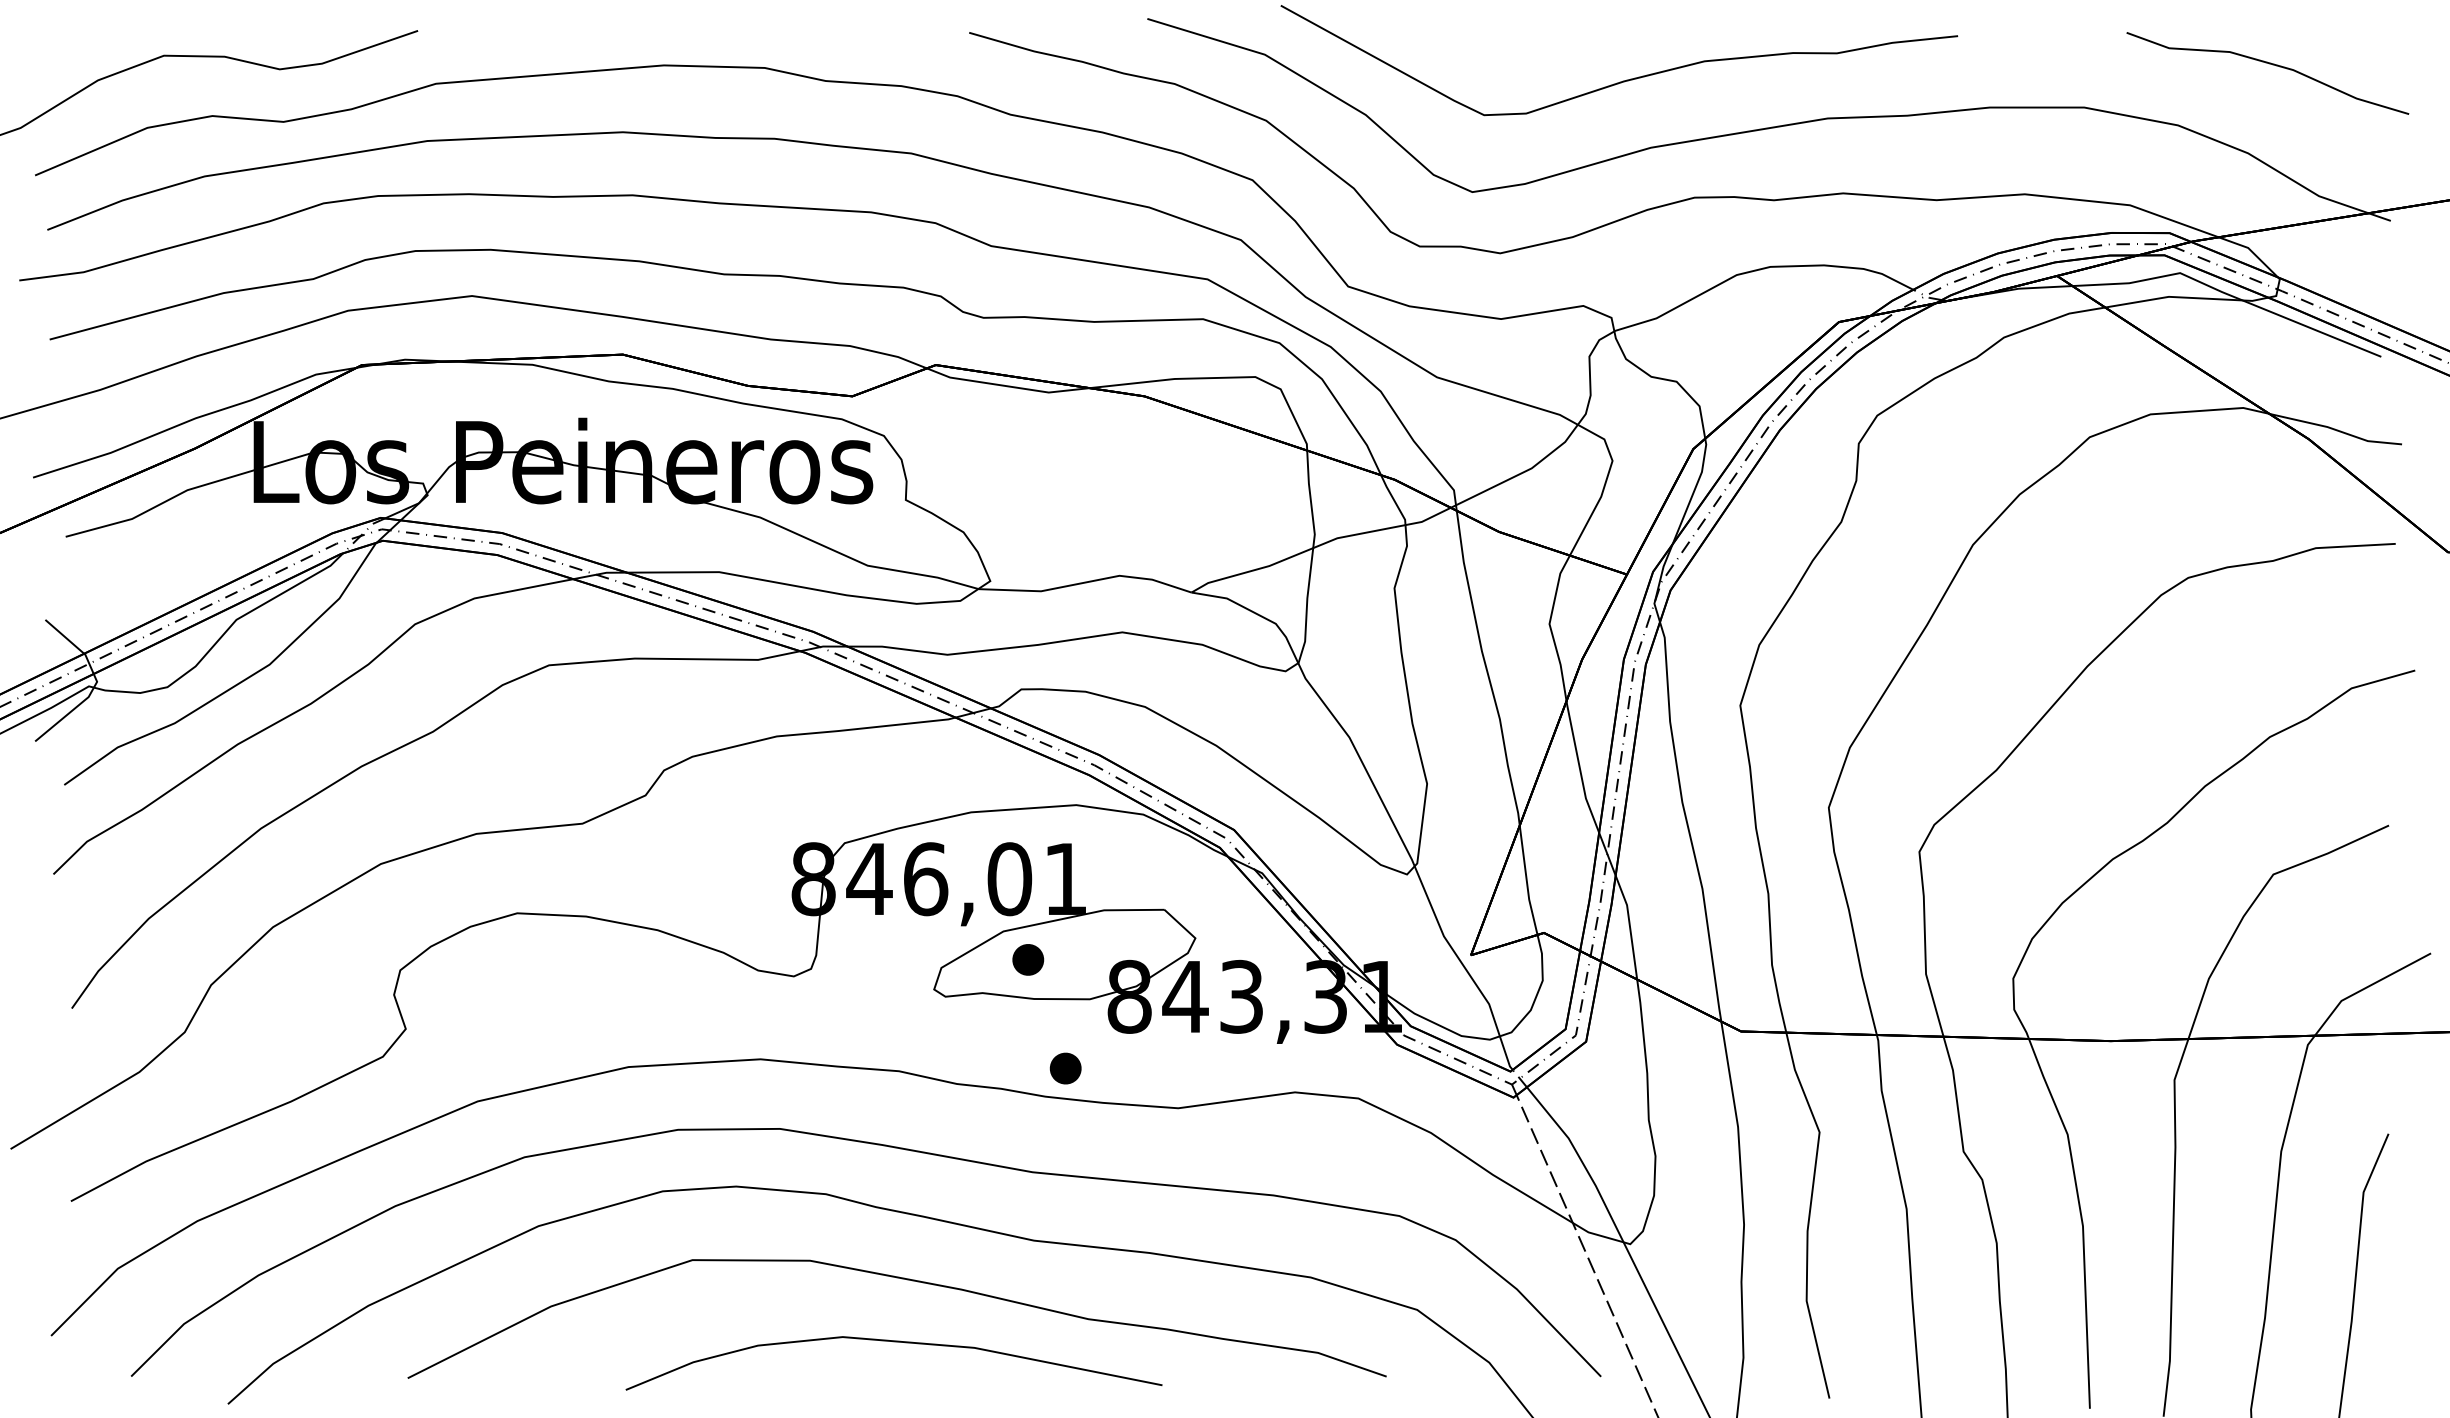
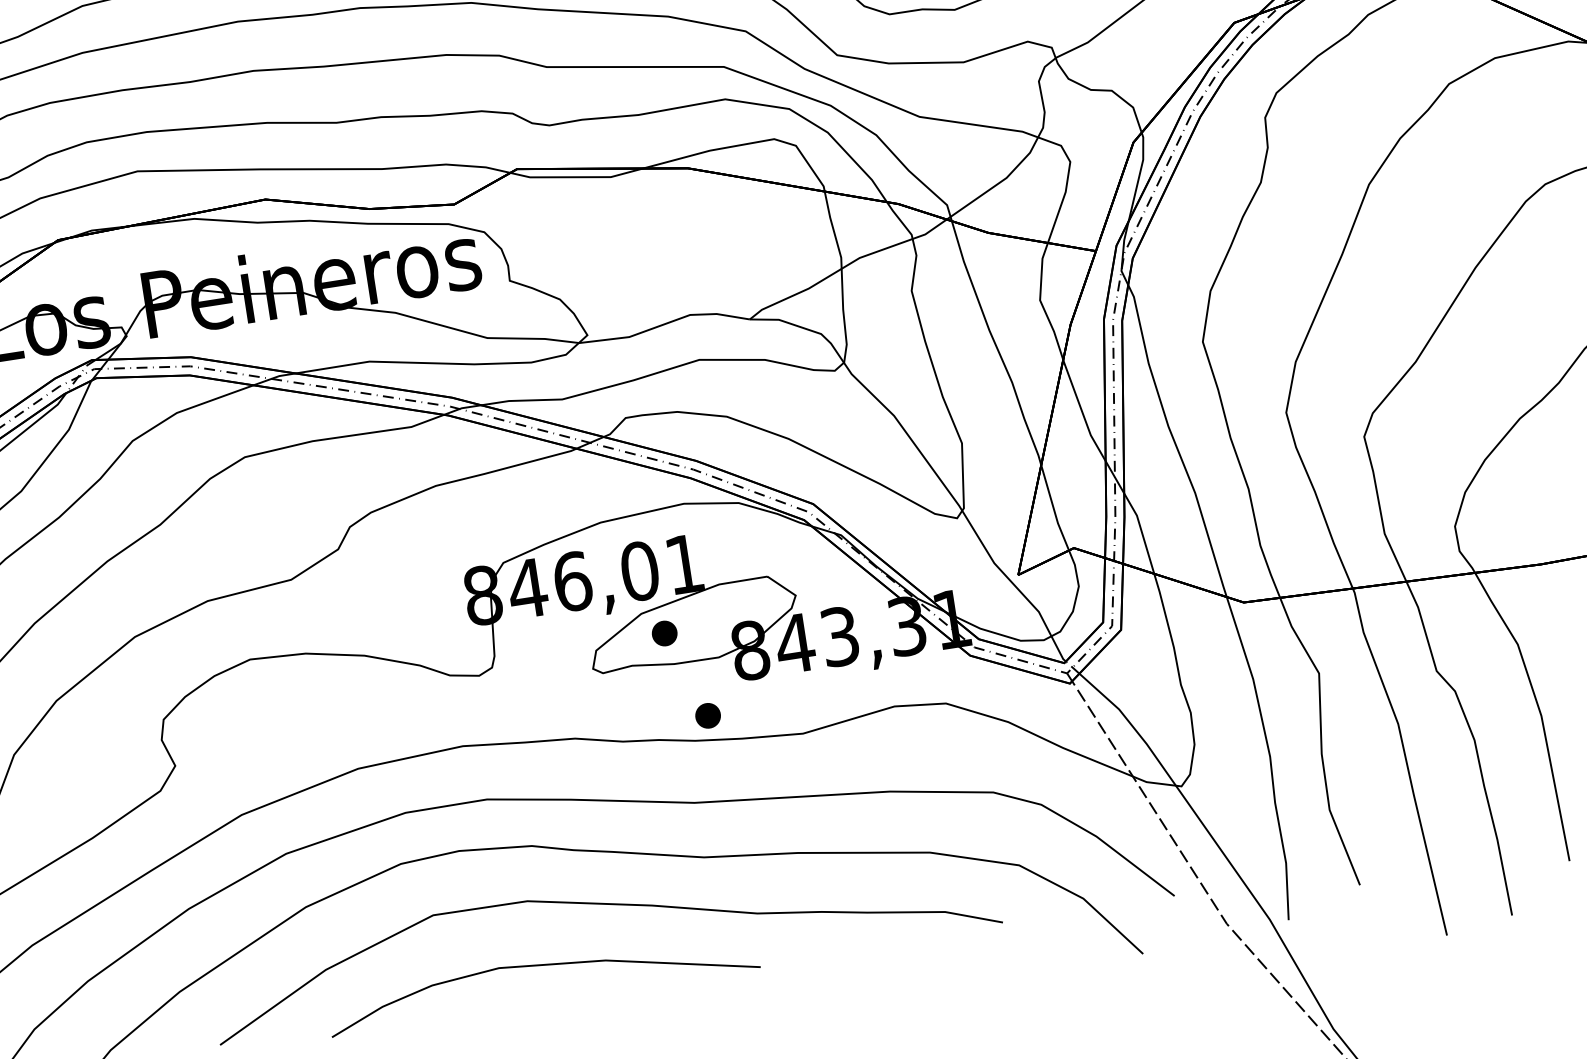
curve: (893, 1342) -> (540, 966), moved

